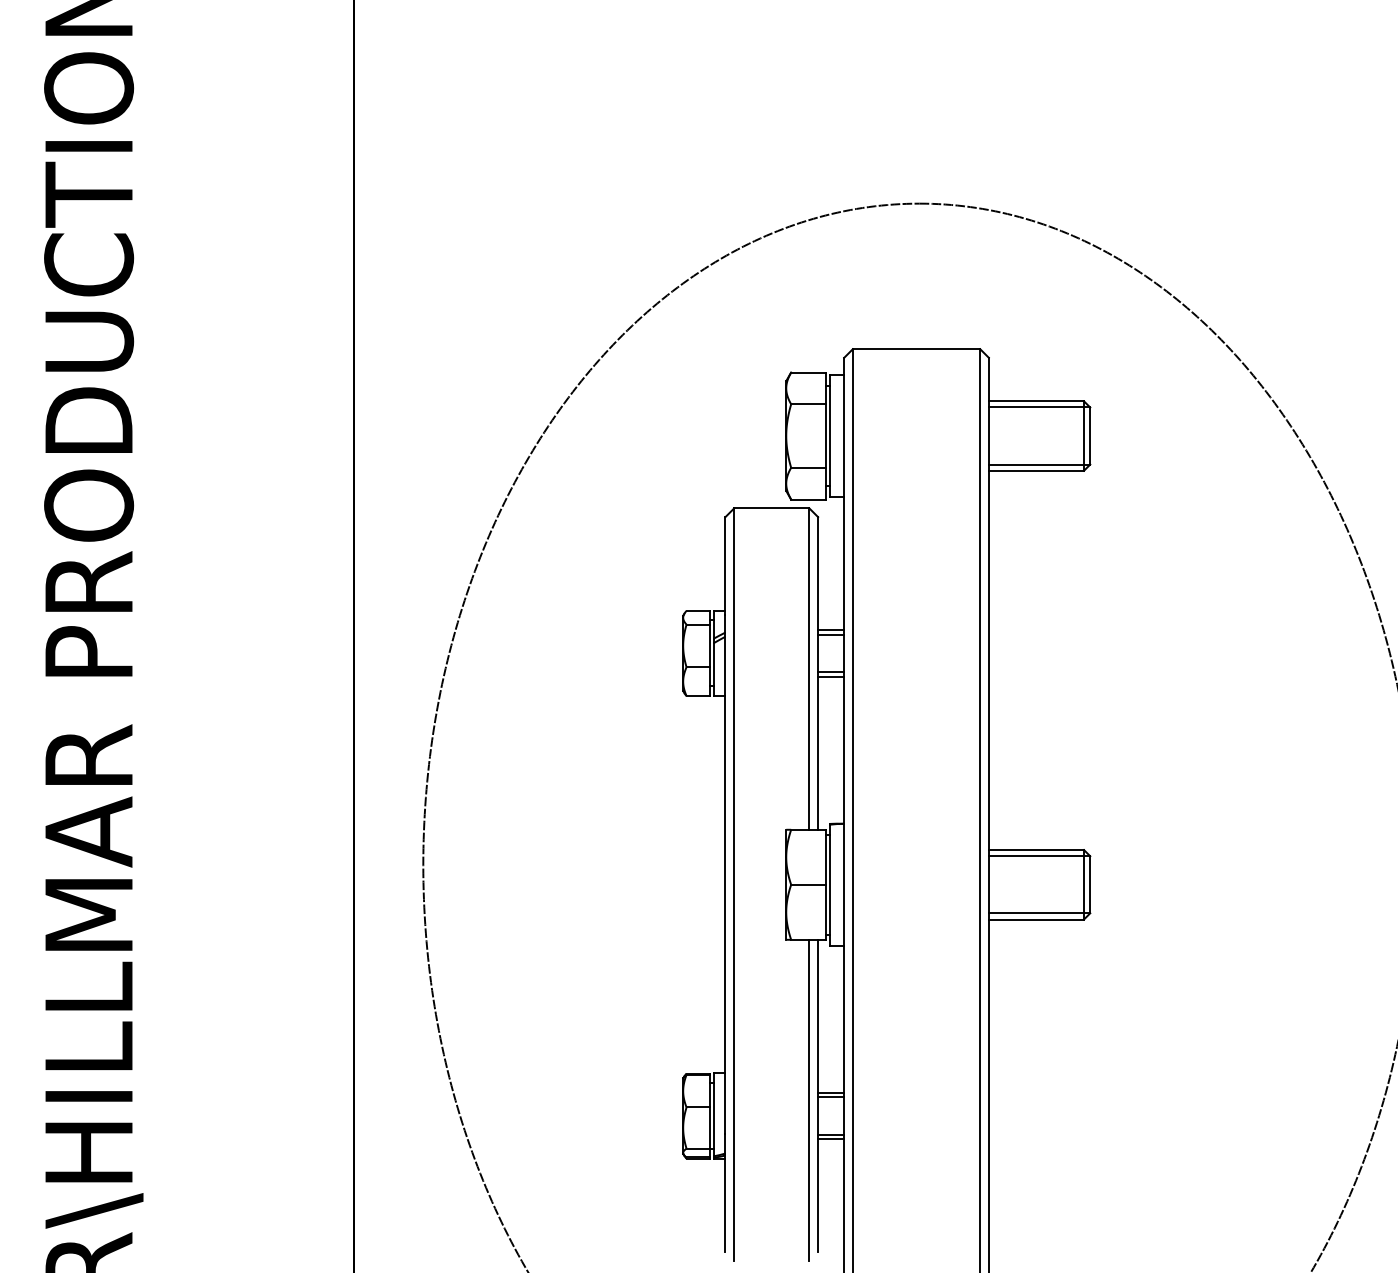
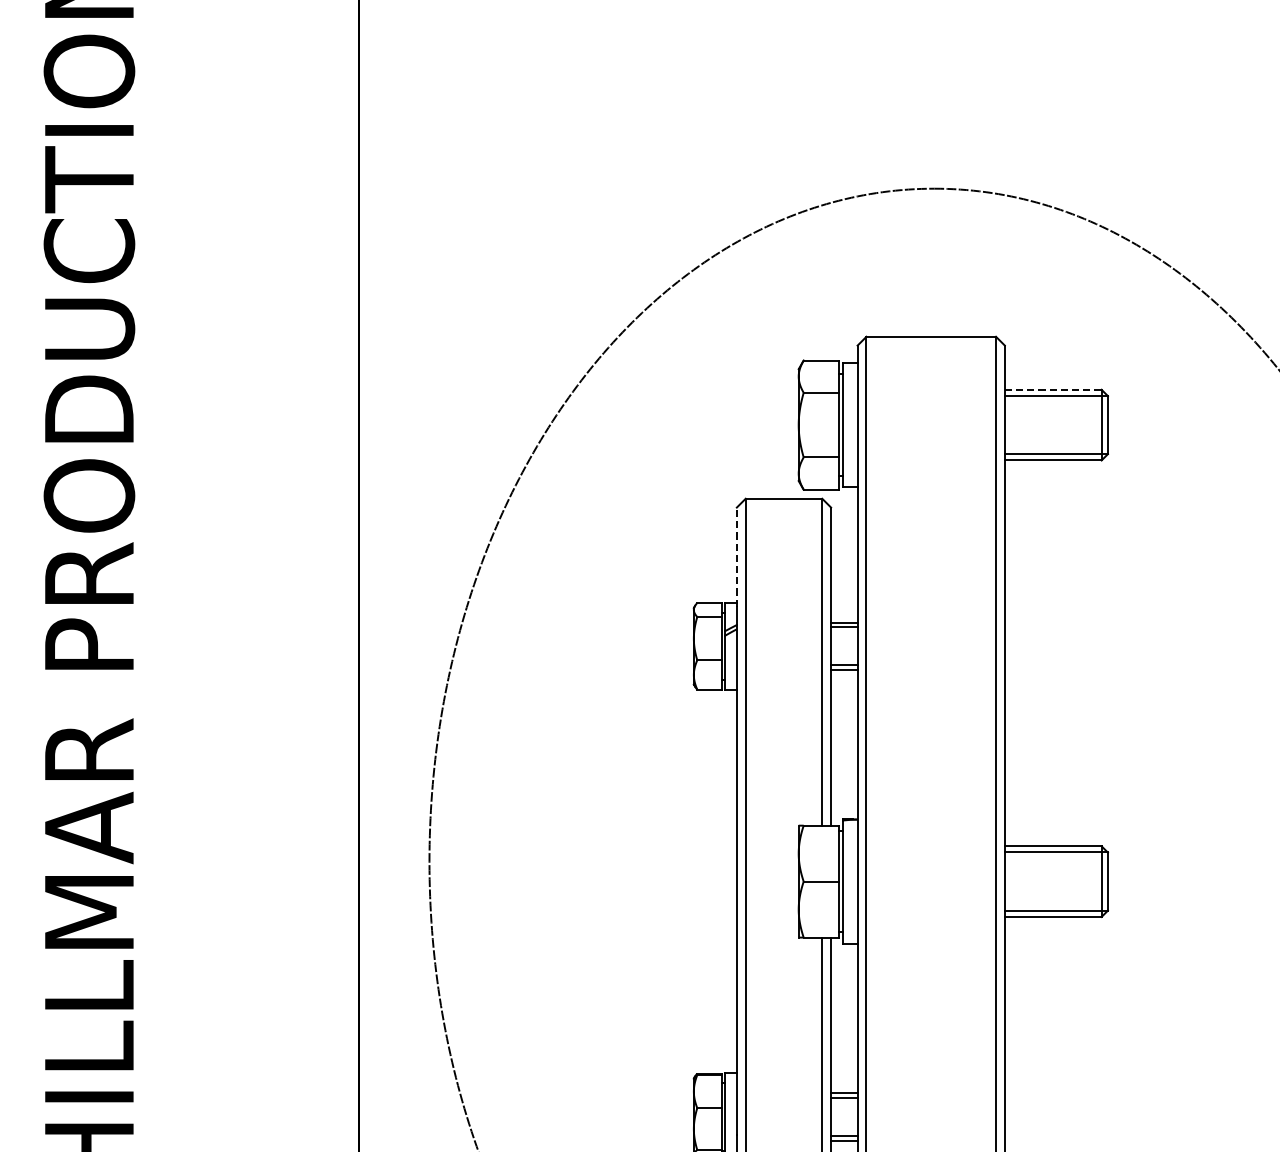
line: (1036, 401) -> (1053, 389), solid -> dashed
line: (725, 565) -> (736, 556), solid -> dashed

